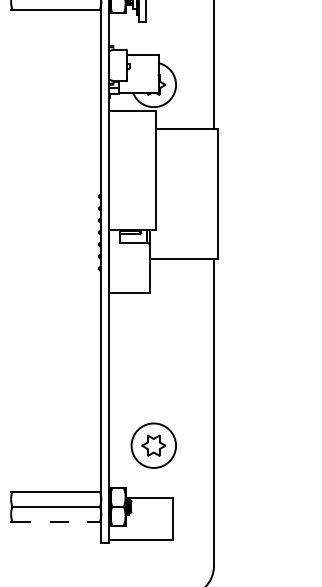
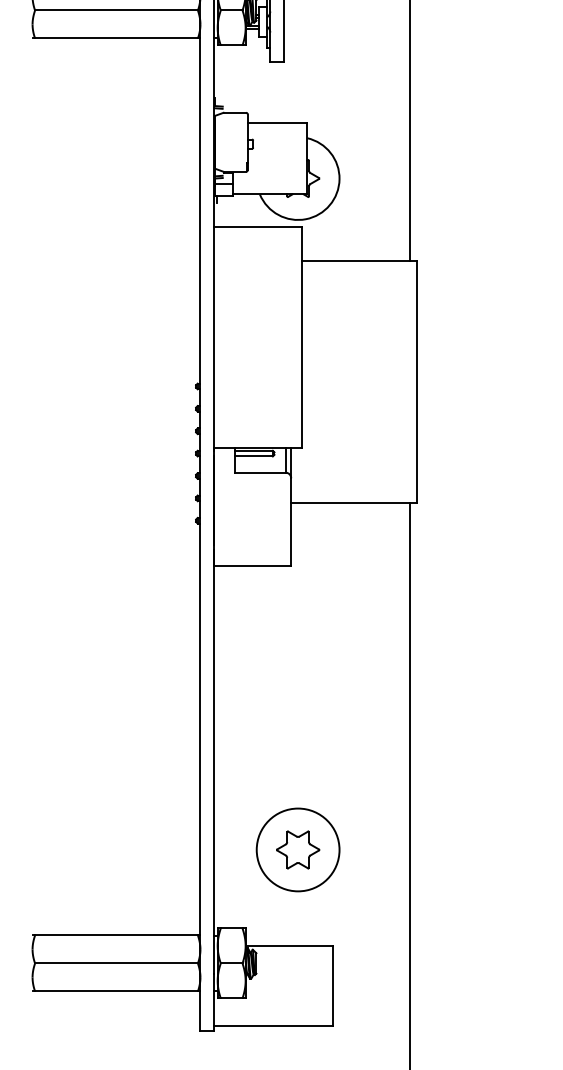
line: (56, 521) -> (117, 990), dashed -> solid

